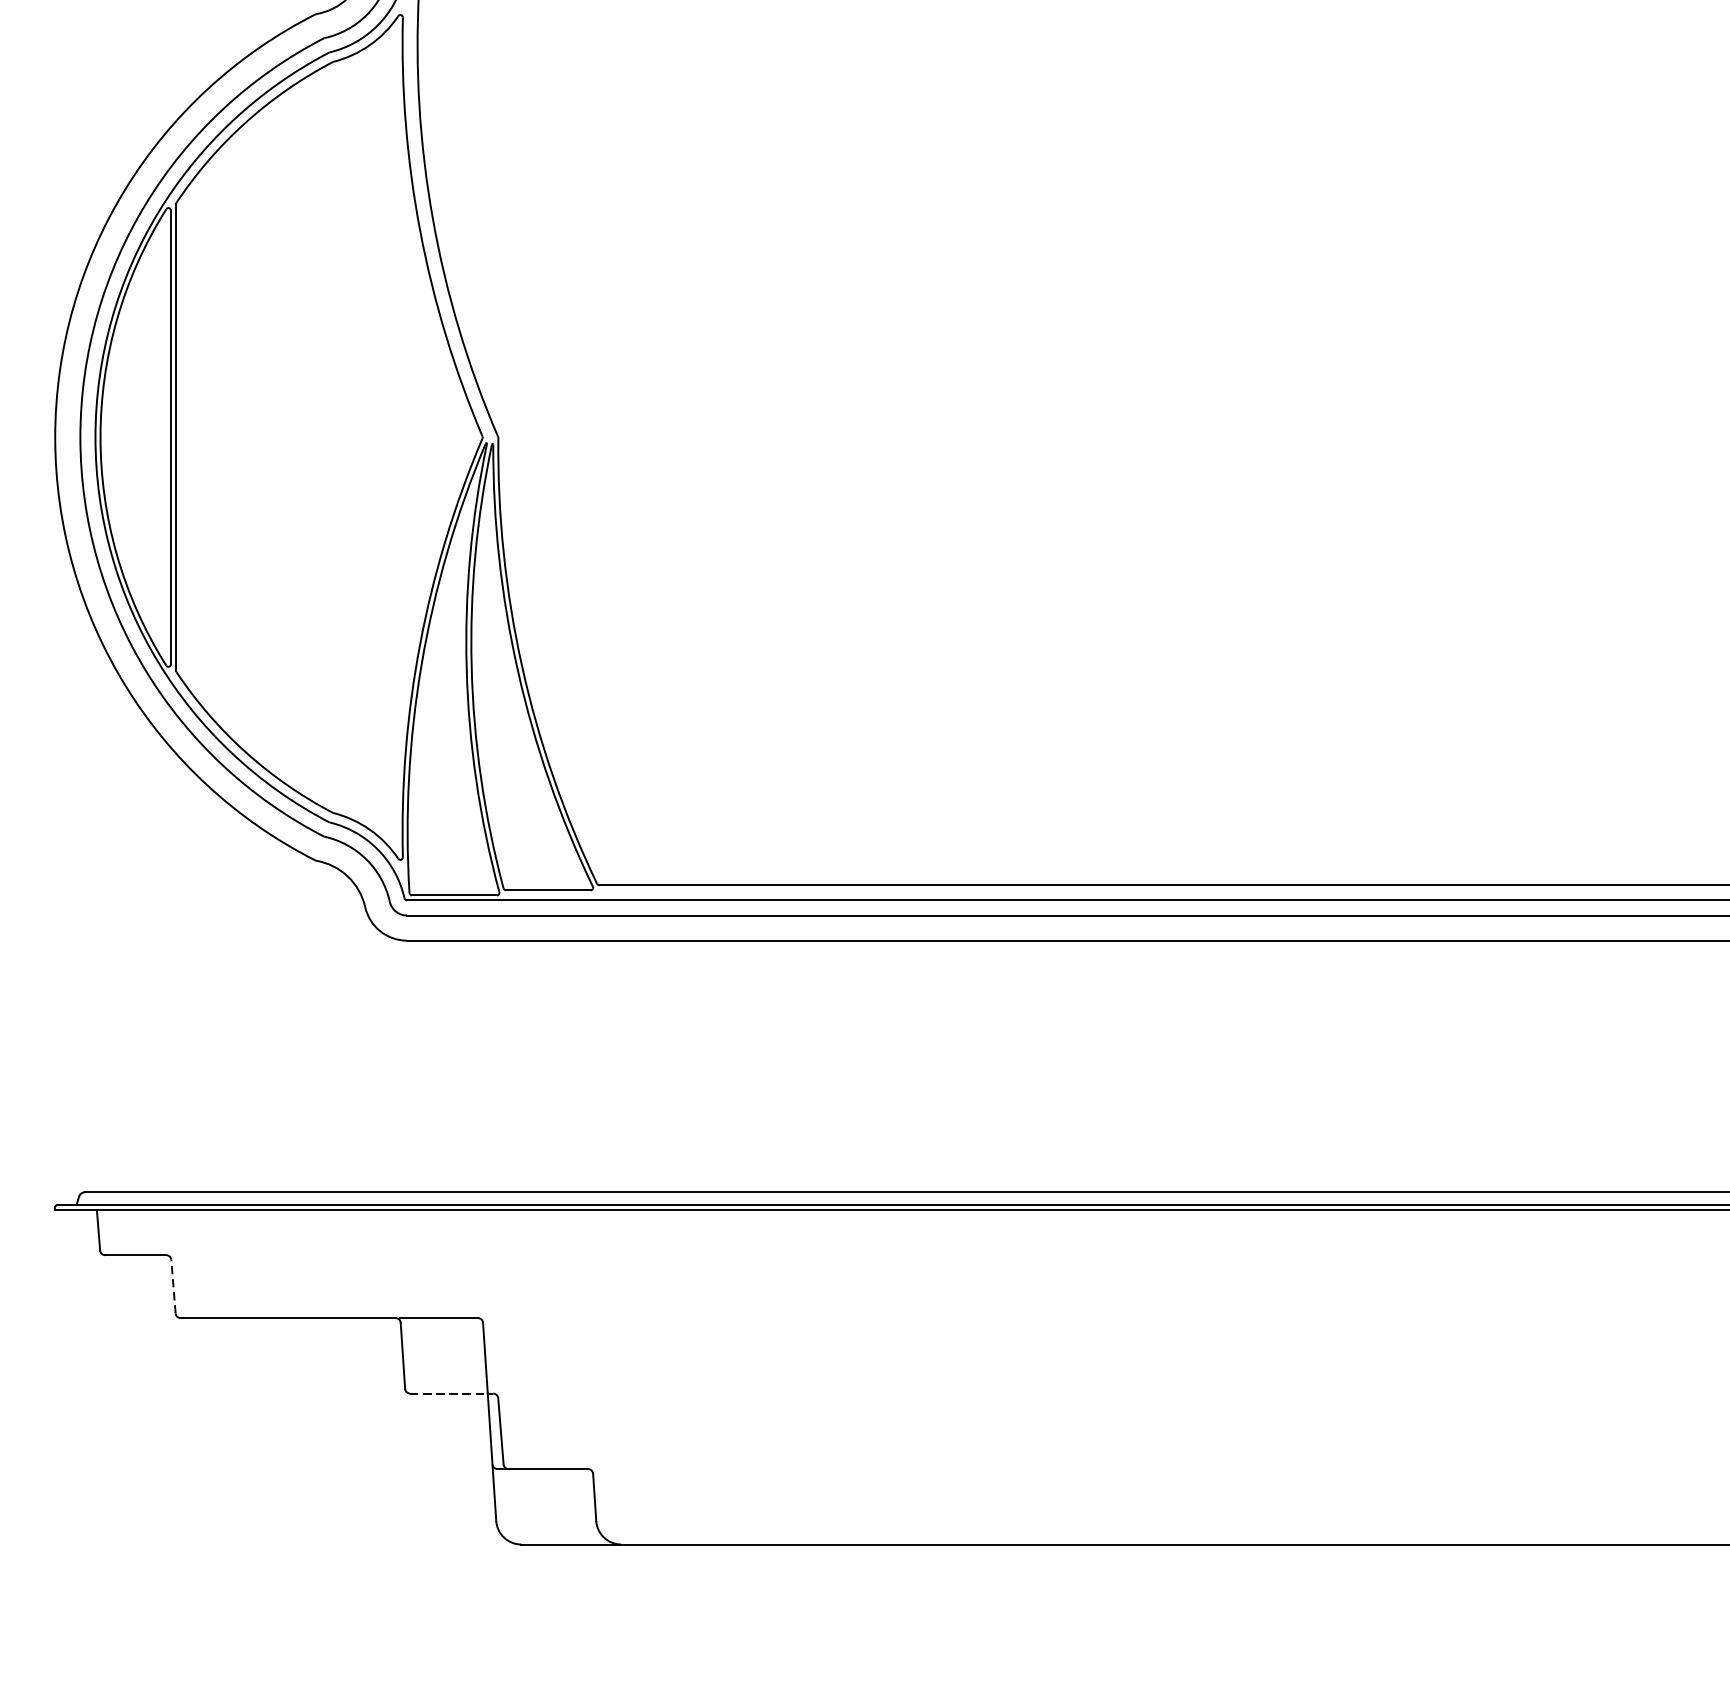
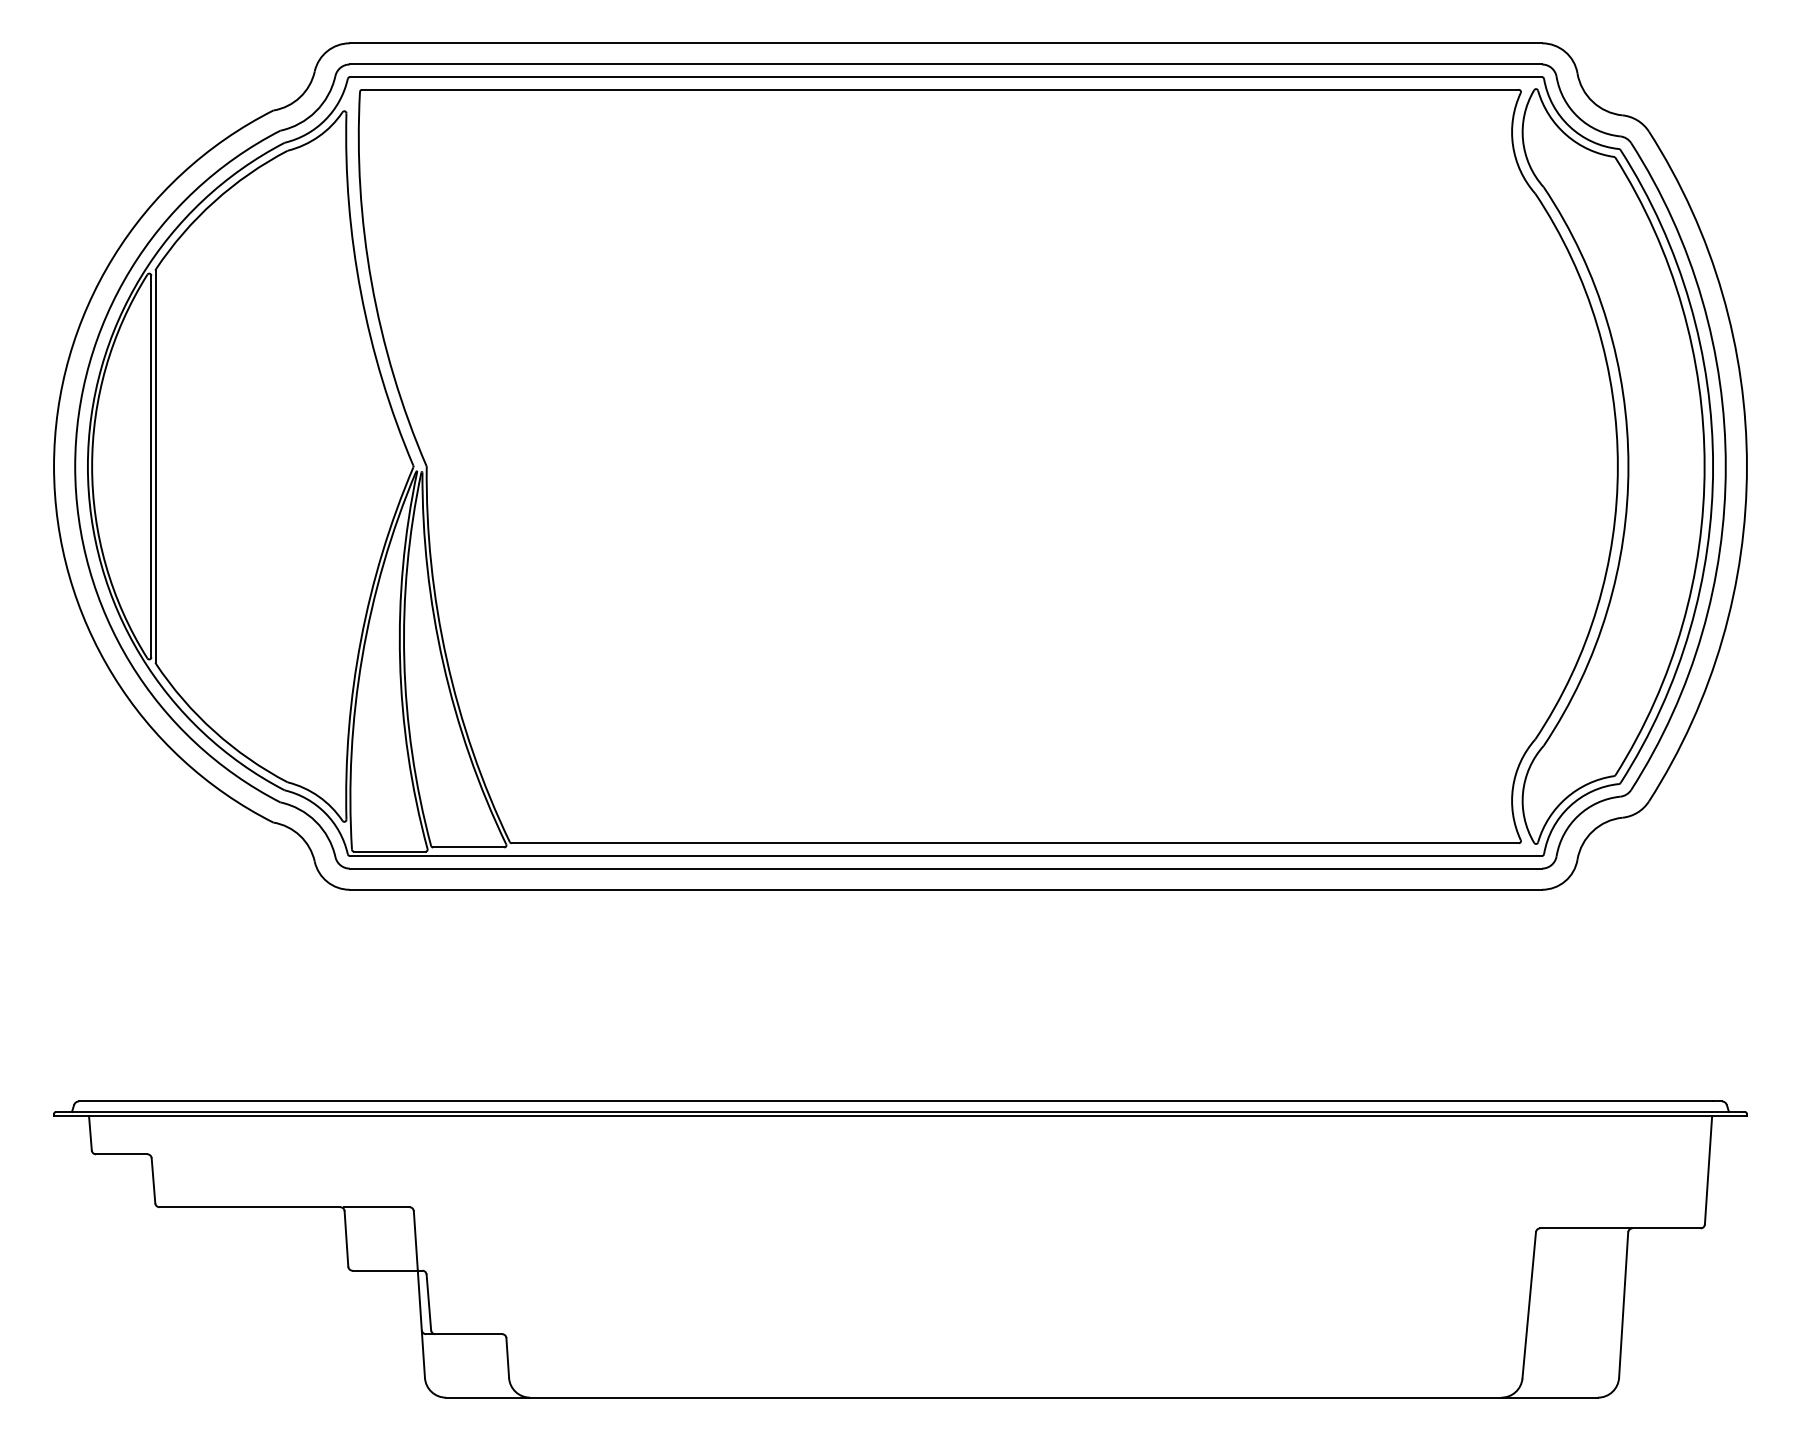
line: (173, 1286) -> (153, 1180), dashed -> solid
line: (451, 1393) -> (387, 1270), dashed -> solid

